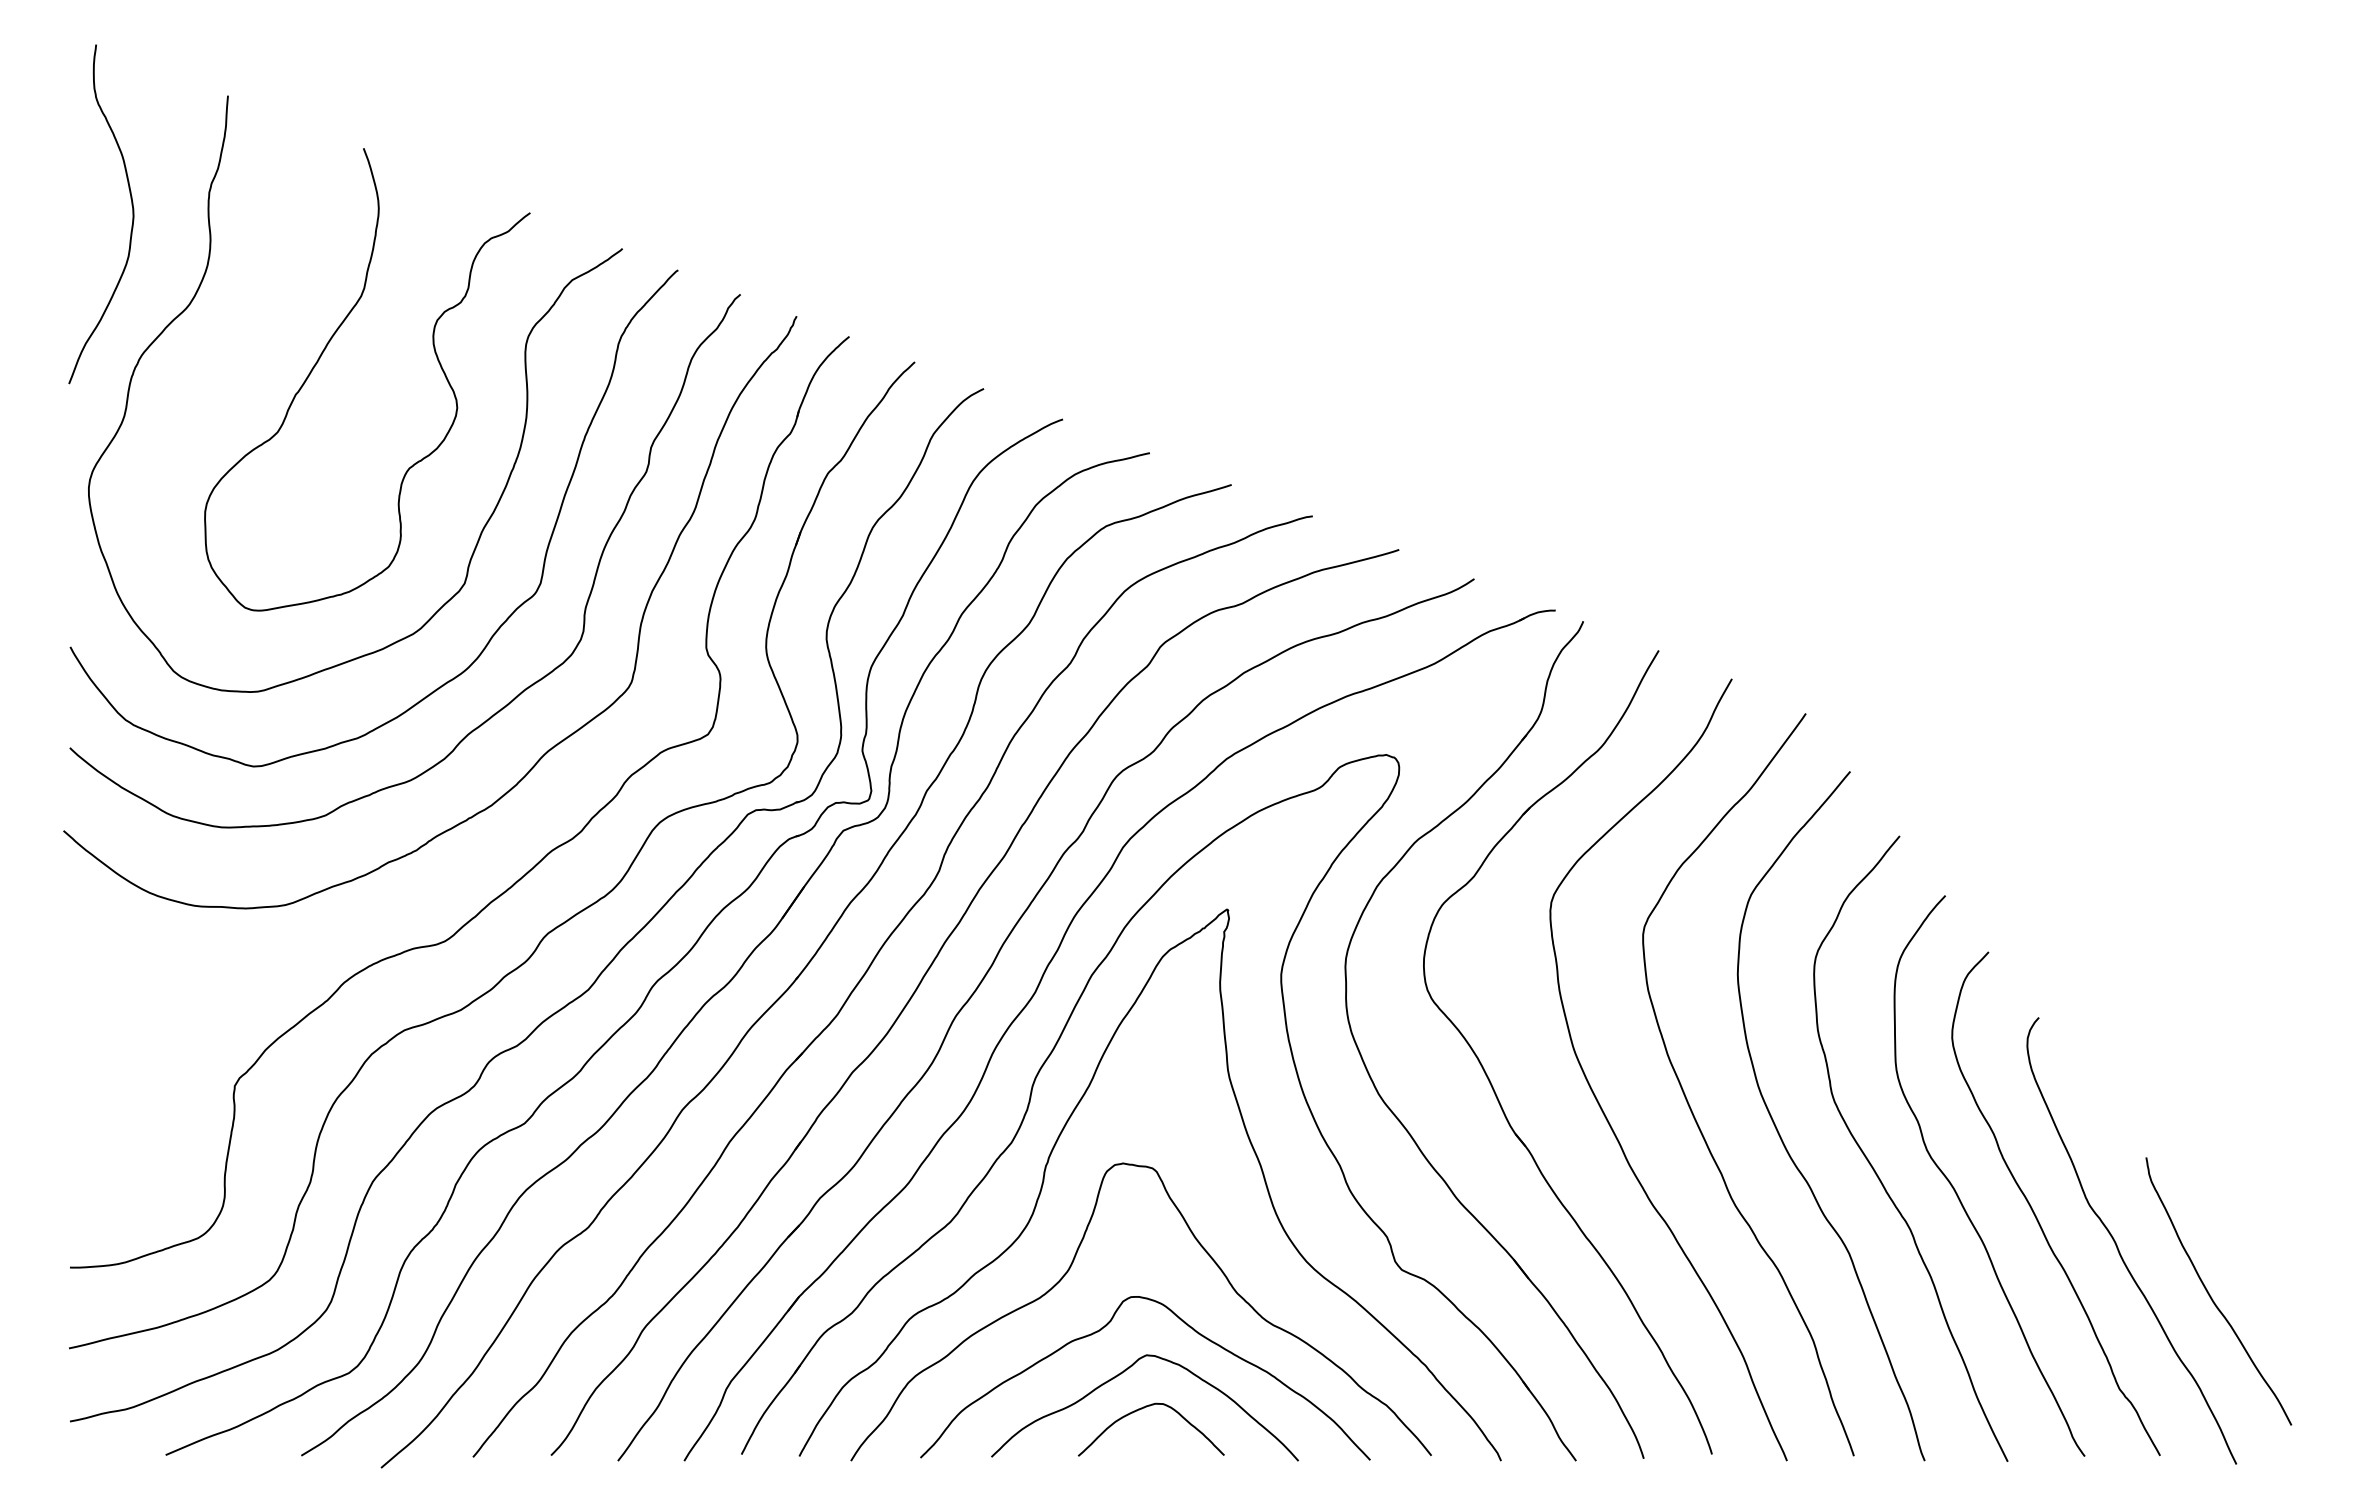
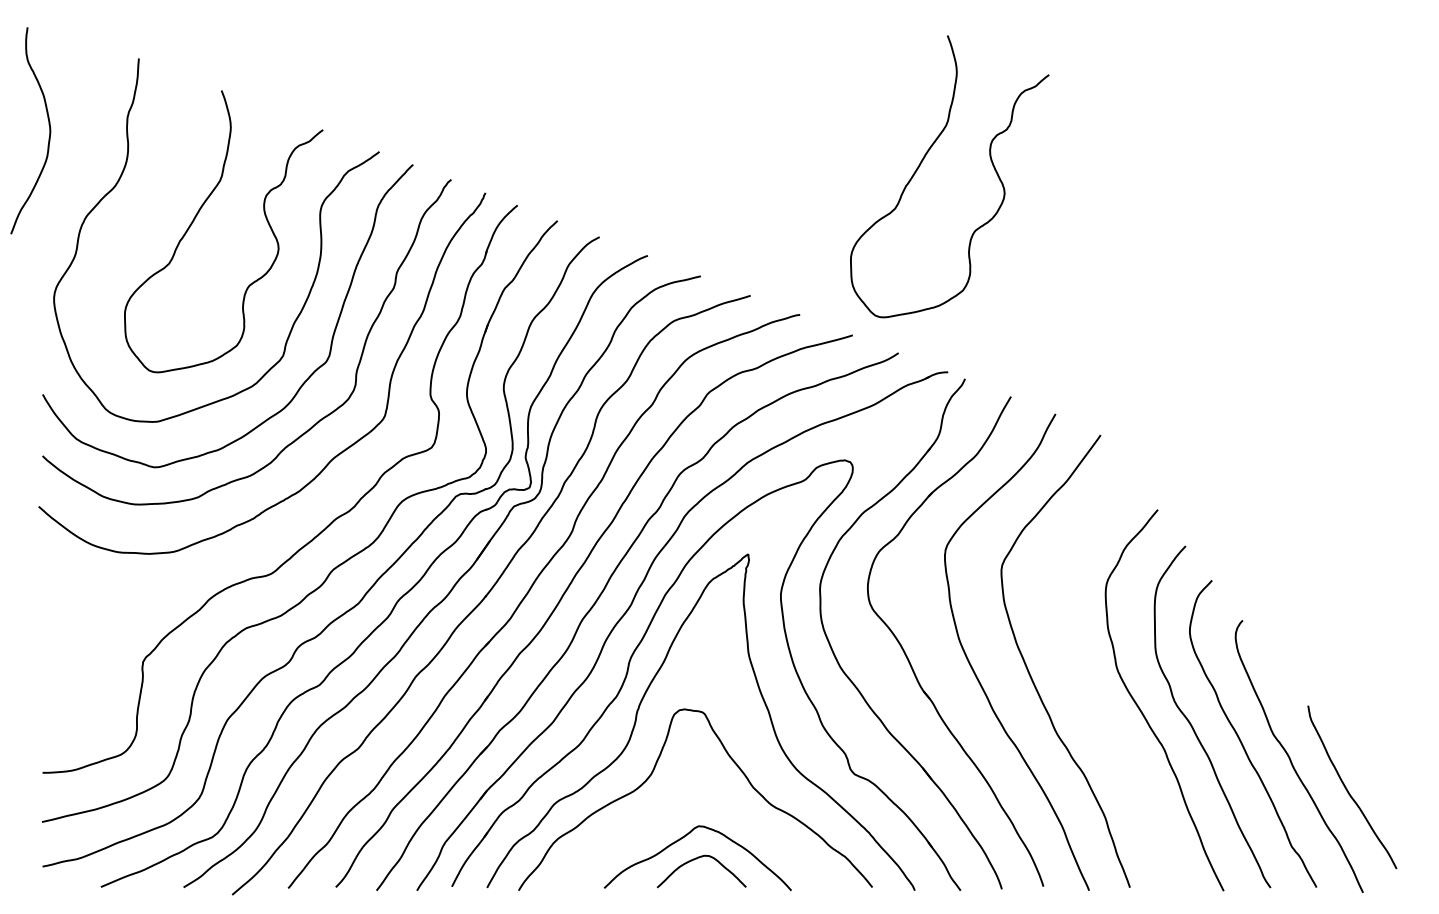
curve: (130, 204) -> (48, 124), moved
curve: (1513, 266) -> (922, 162), added
curve: (1784, 1140) -> (1087, 695), removed
curve: (1108, 1326) -> (675, 808), removed

